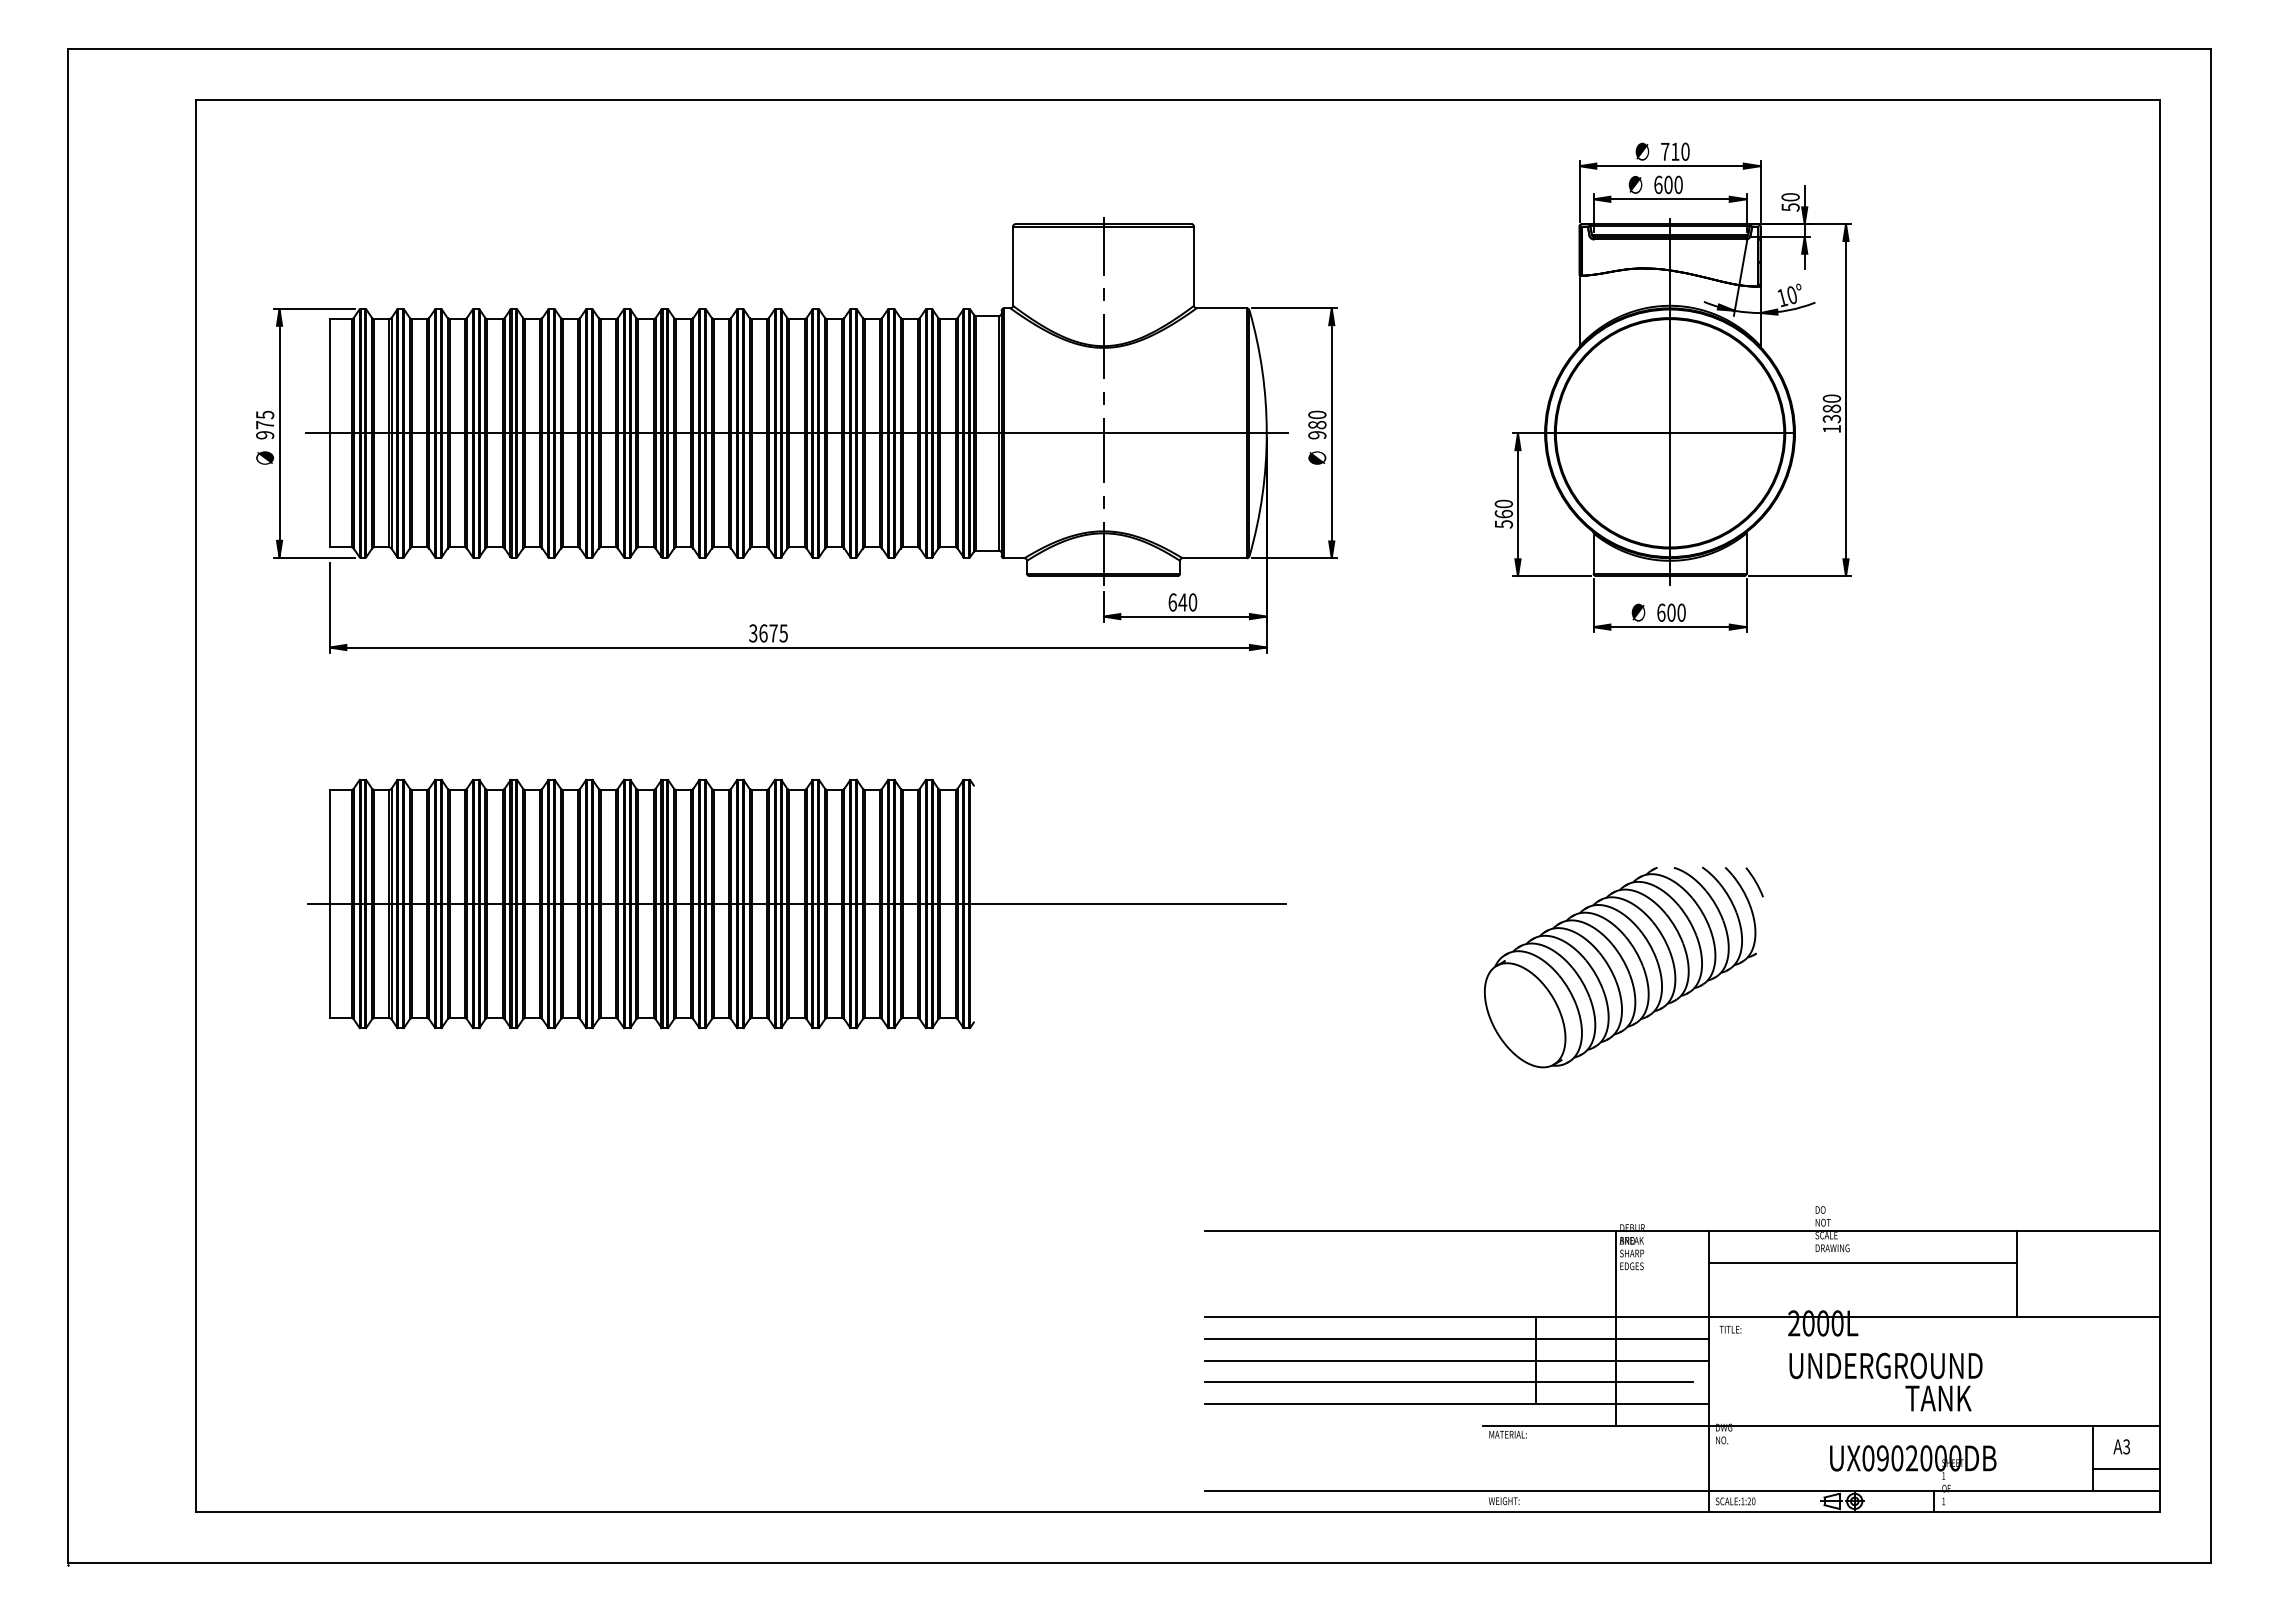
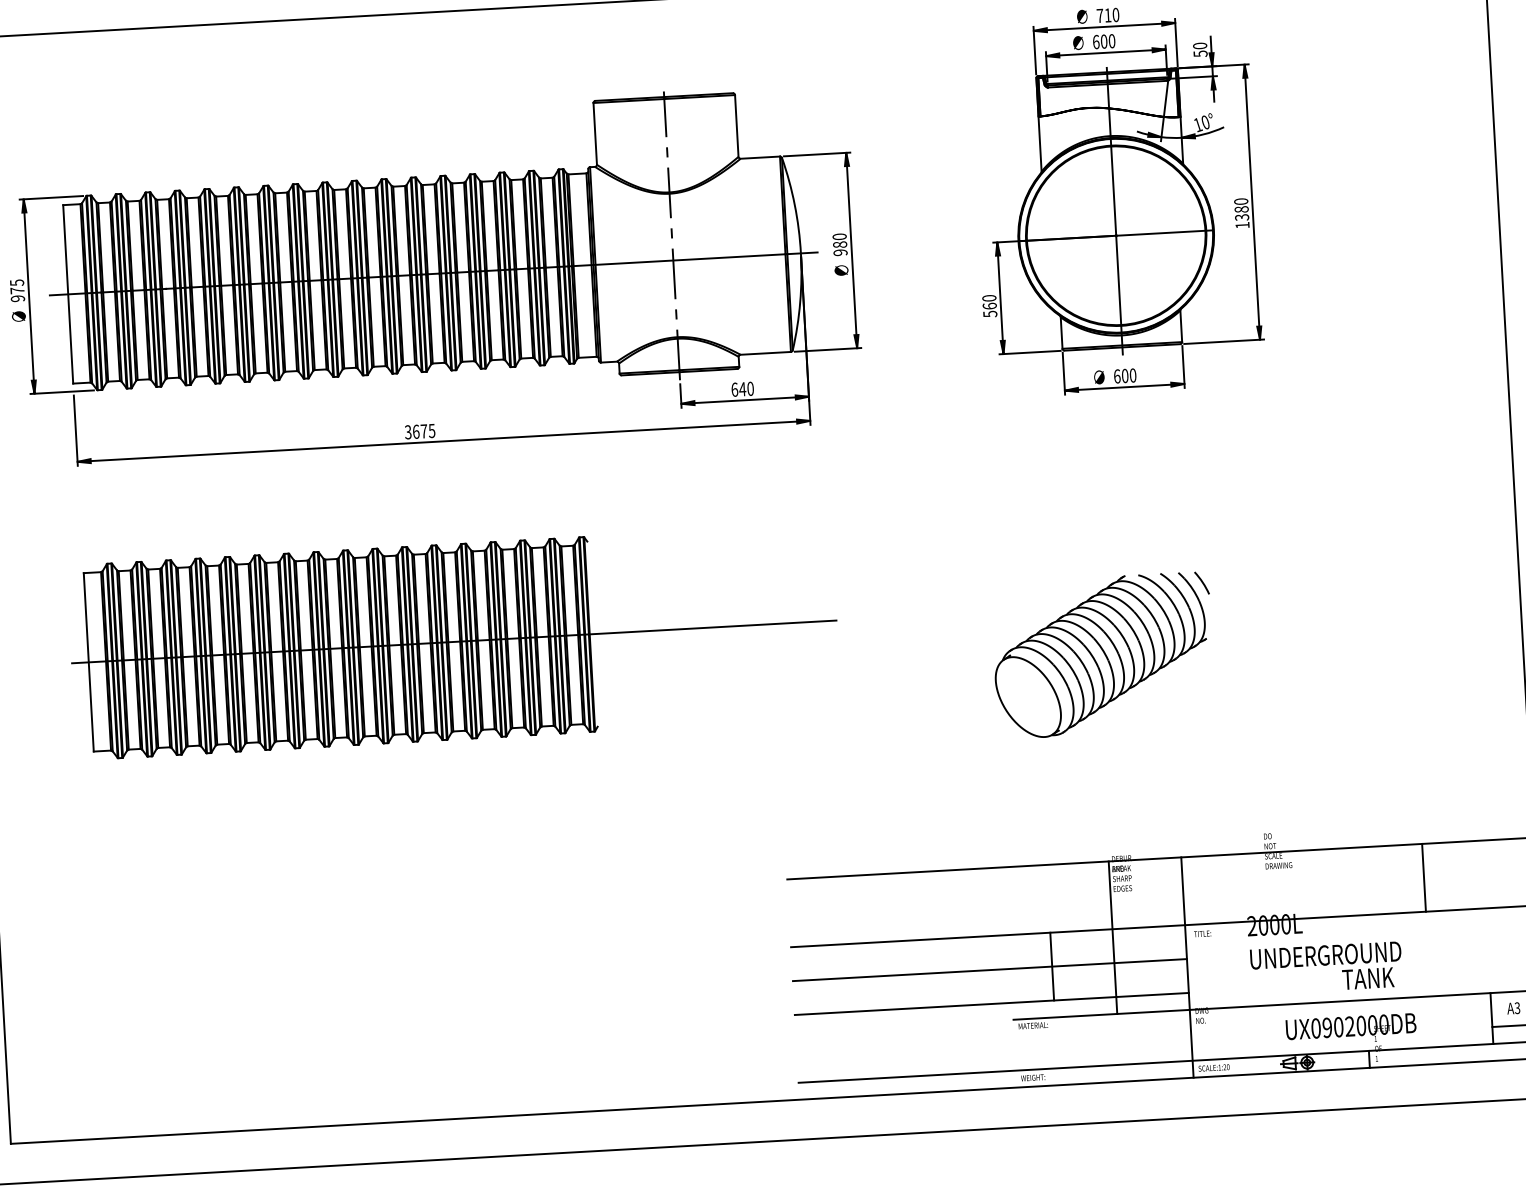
line: (1862, 1263) -> (1302, 876), removed
line: (1456, 1338) -> (988, 952), removed
line: (1448, 1382) -> (984, 987), removed

